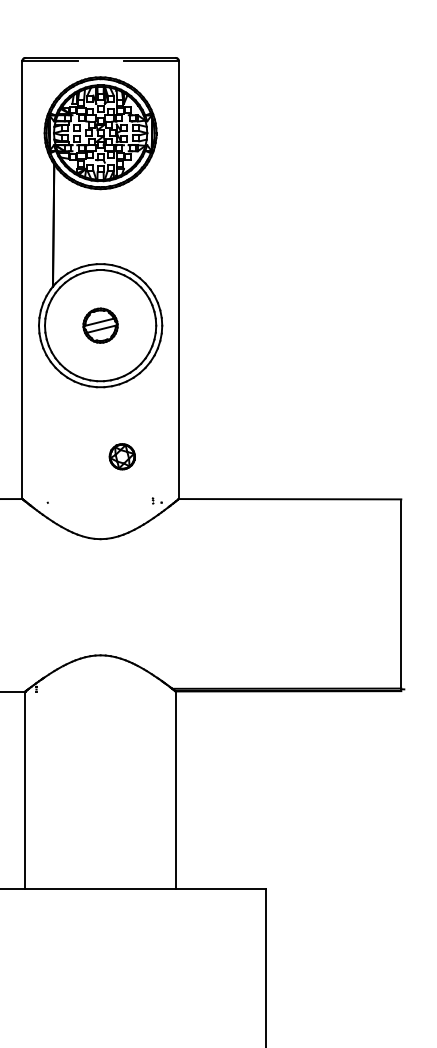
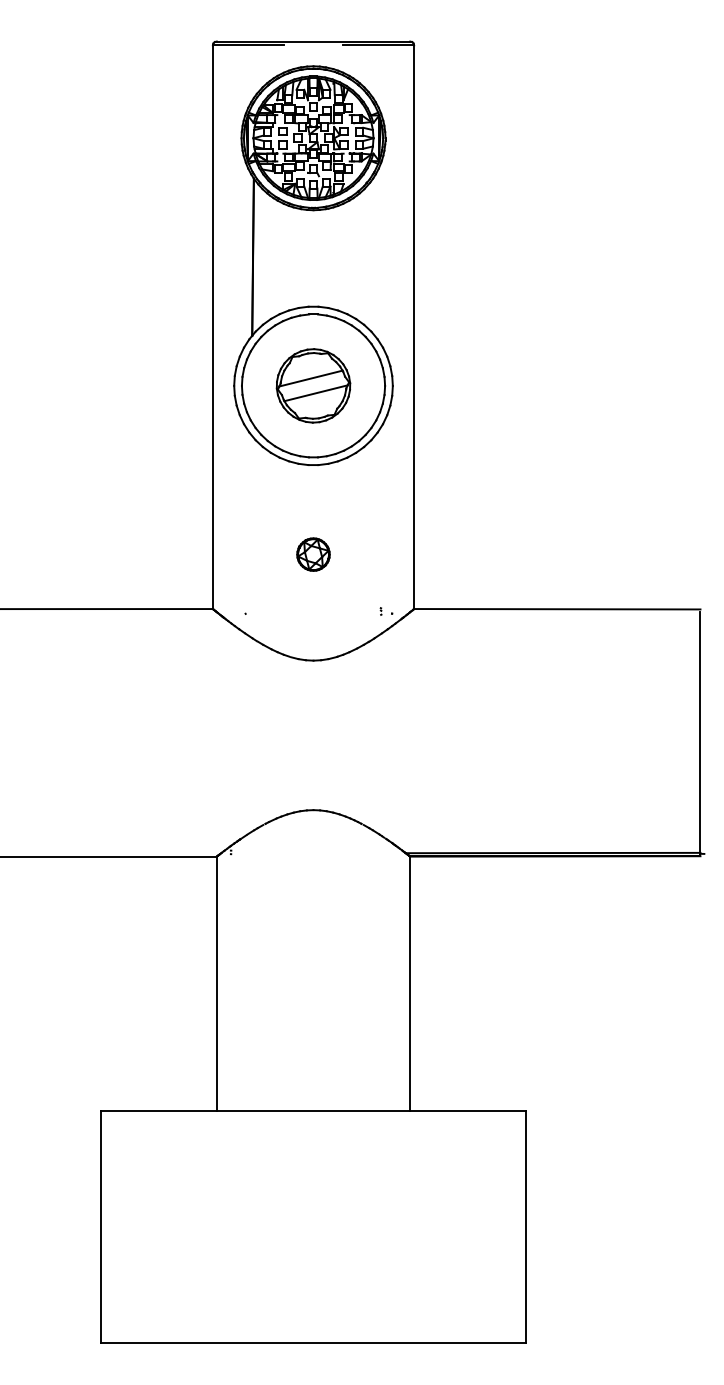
part: (100, 325) -> (313, 385), size x1.67
part: (122, 456) -> (313, 554), moved

